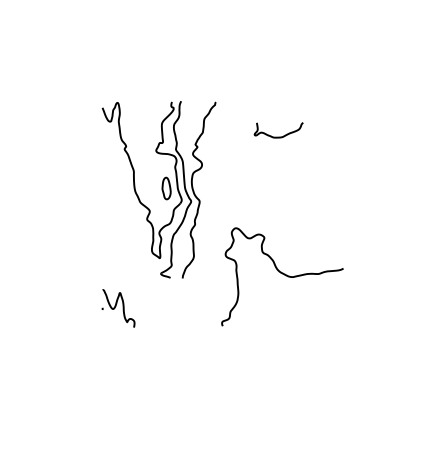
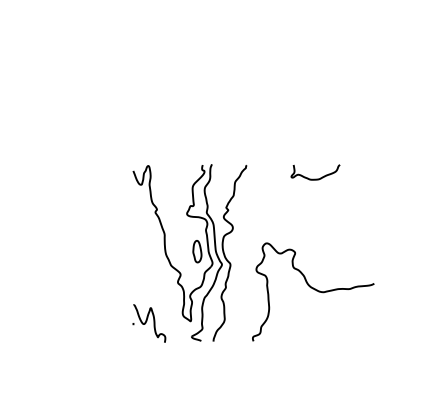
curve: (278, 136) -> (315, 178), moved
part: (158, 189) -> (189, 252), moved

